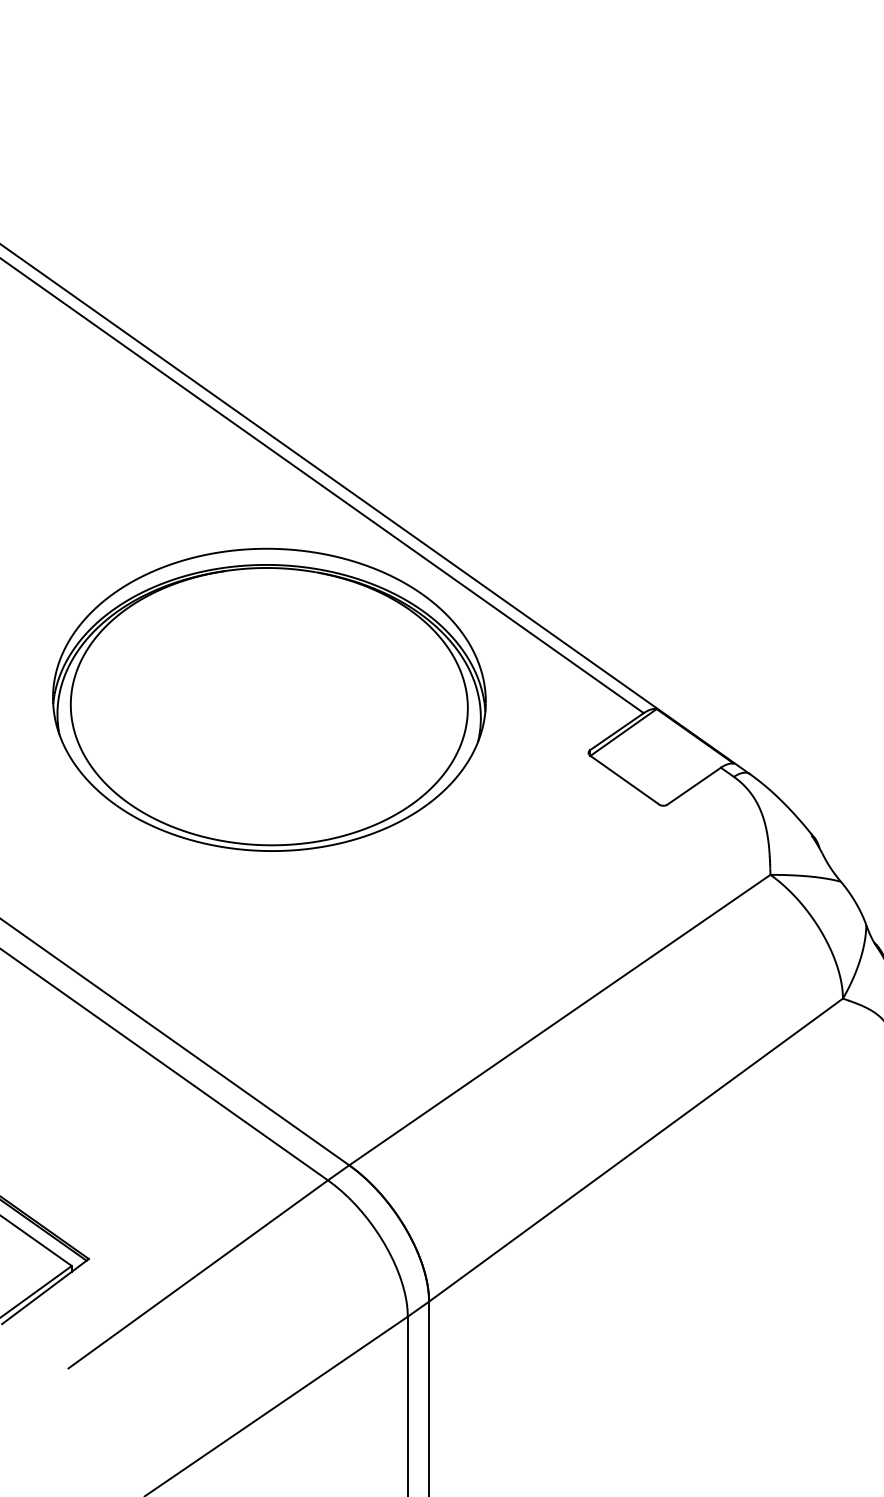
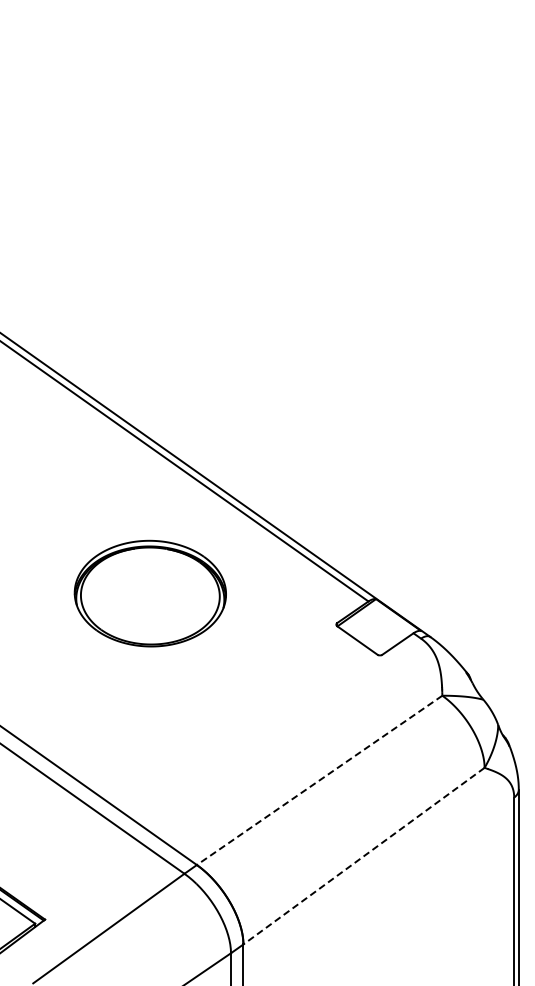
part: (269, 699) -> (150, 593), size x0.6
line: (559, 1020) -> (319, 780), solid -> dashed
line: (635, 1150) -> (363, 856), solid -> dashed

